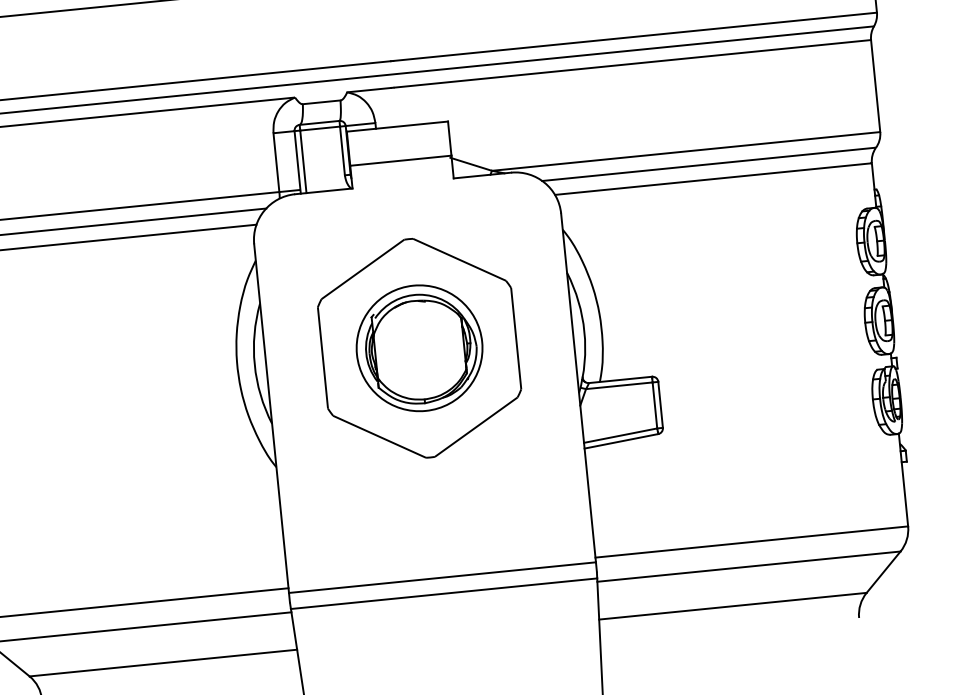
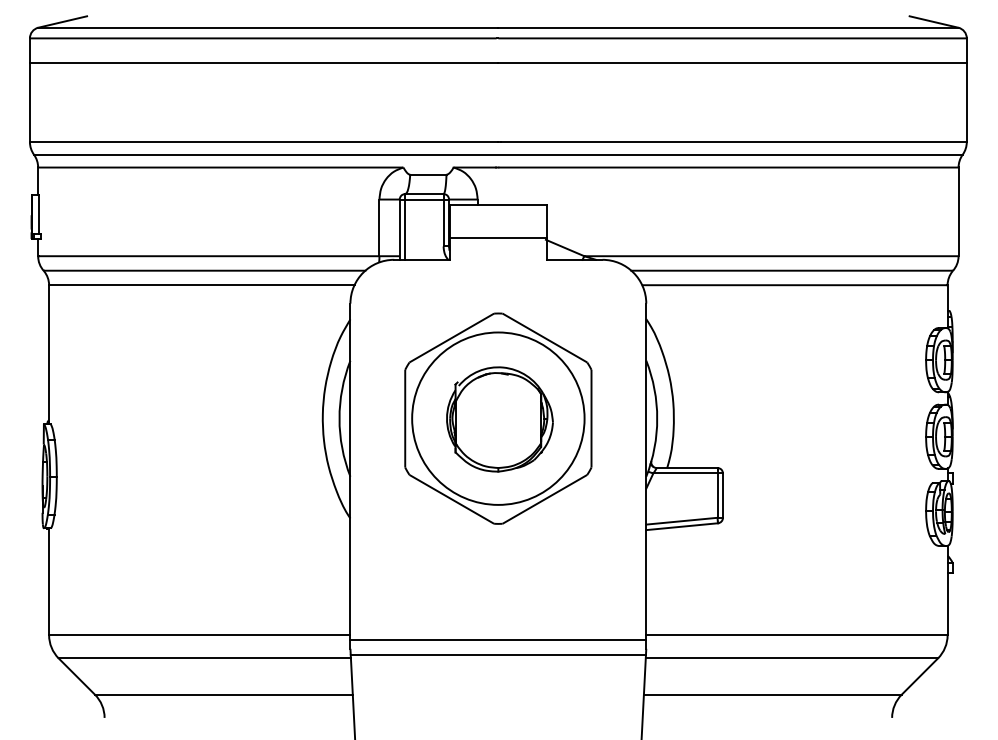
circle: (419, 348) -> (498, 418), size x1.43

